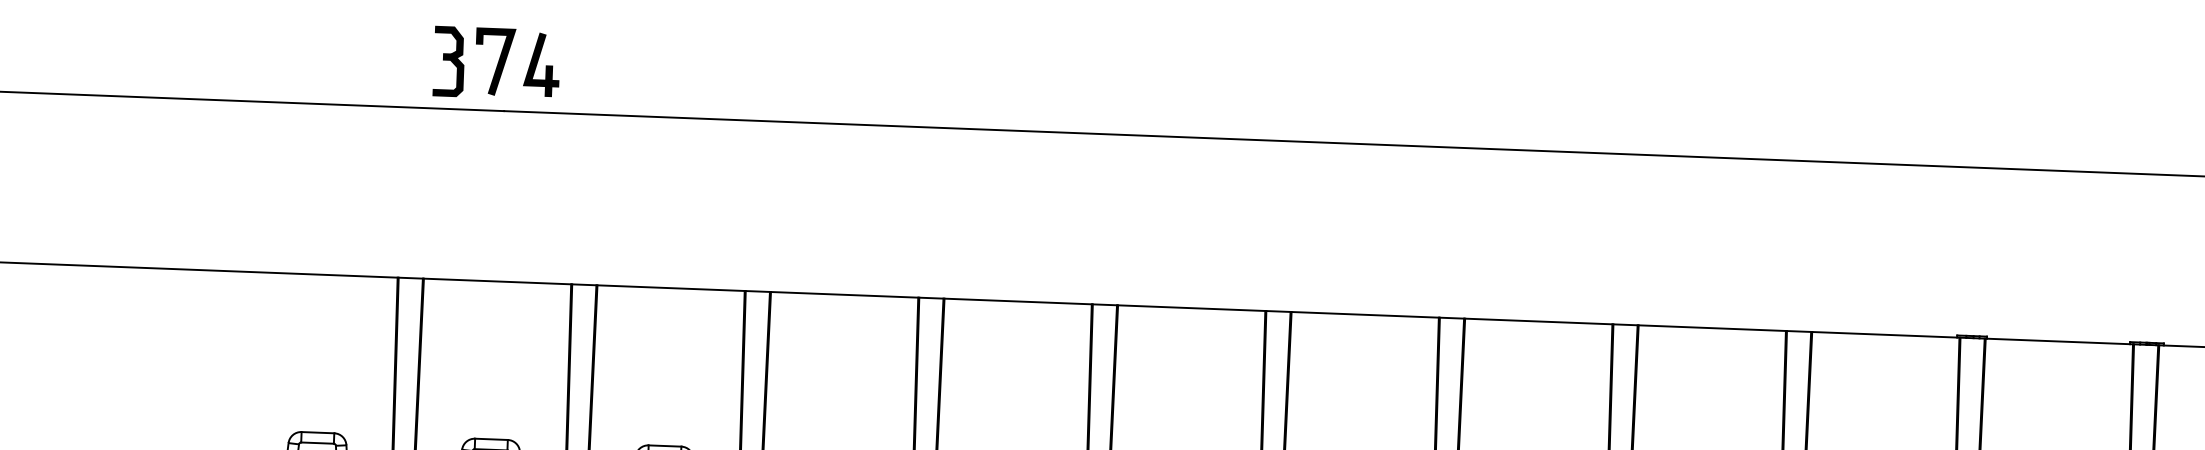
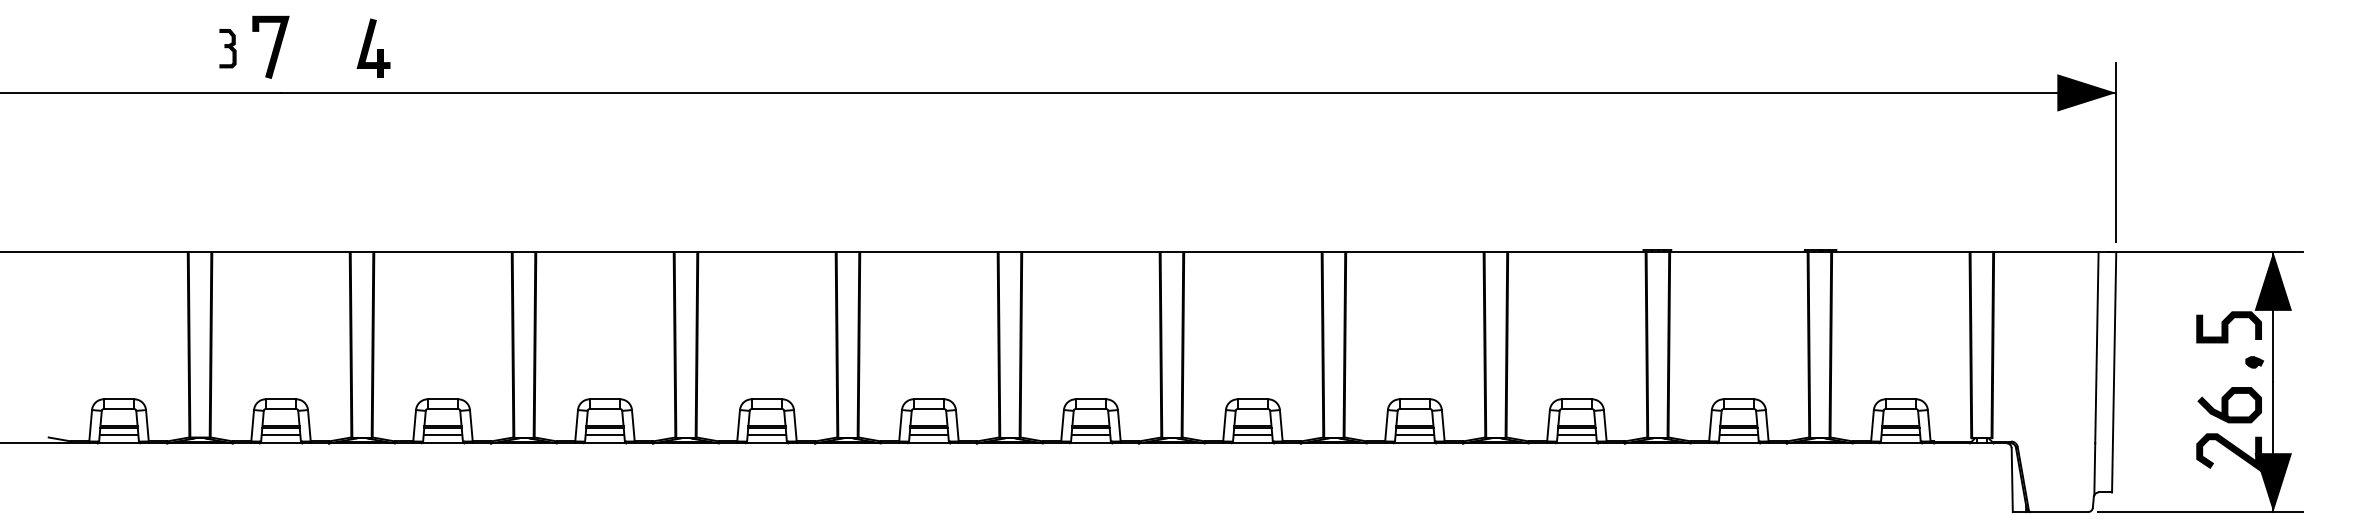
part: (448, 61) -> (227, 48), size x0.6
part: (541, 63) -> (373, 47), moved

